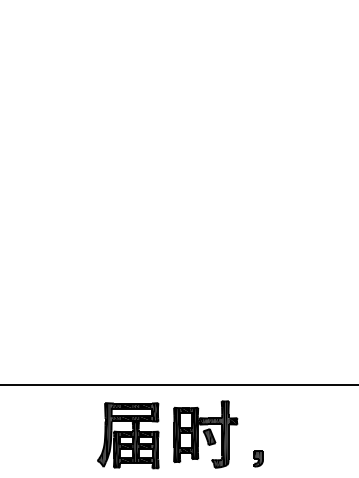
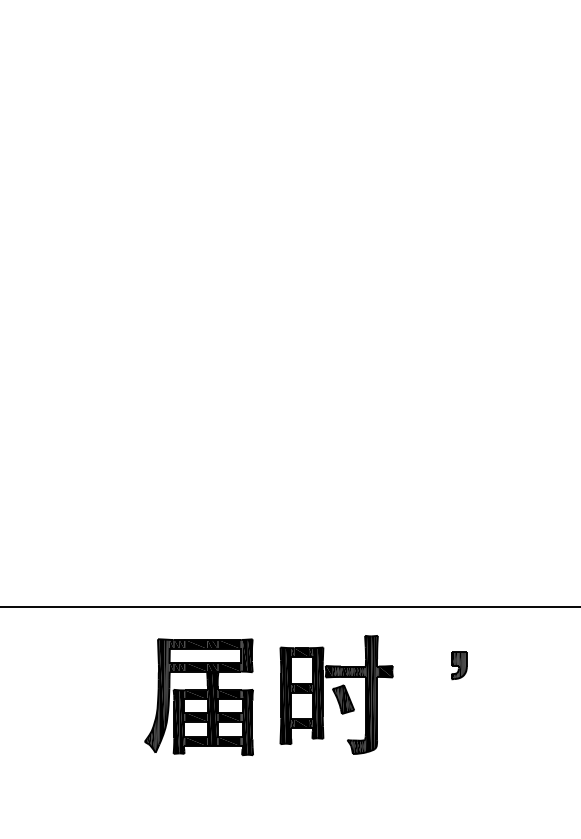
part: (258, 458) -> (458, 664), moved

